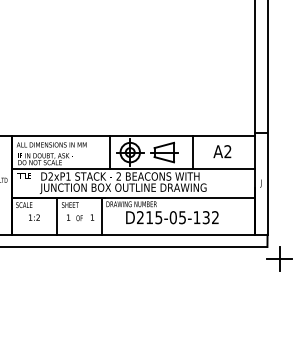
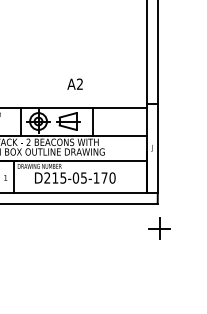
text: (222, 151) -> (75, 84), moved
text: (210, 217) -> (108, 177), D215-05-132 -> D215-05-170
part: (279, 258) -> (159, 228), moved

